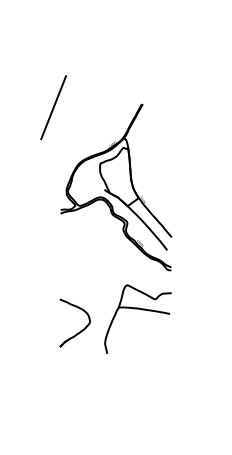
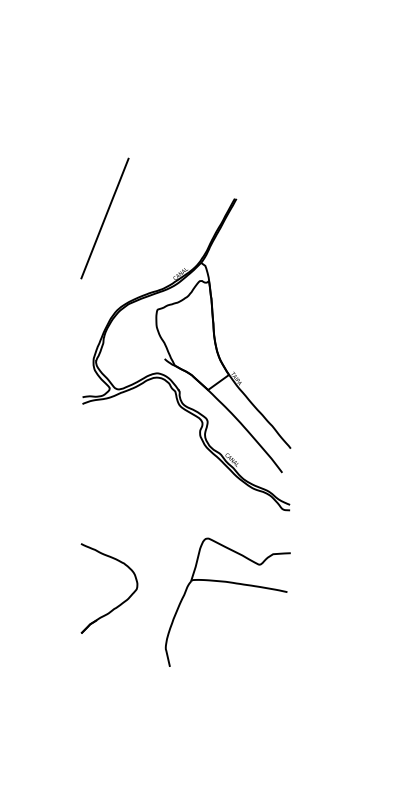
line: (53, 107) -> (104, 218), moved
part: (80, 330) -> (119, 602), moved

